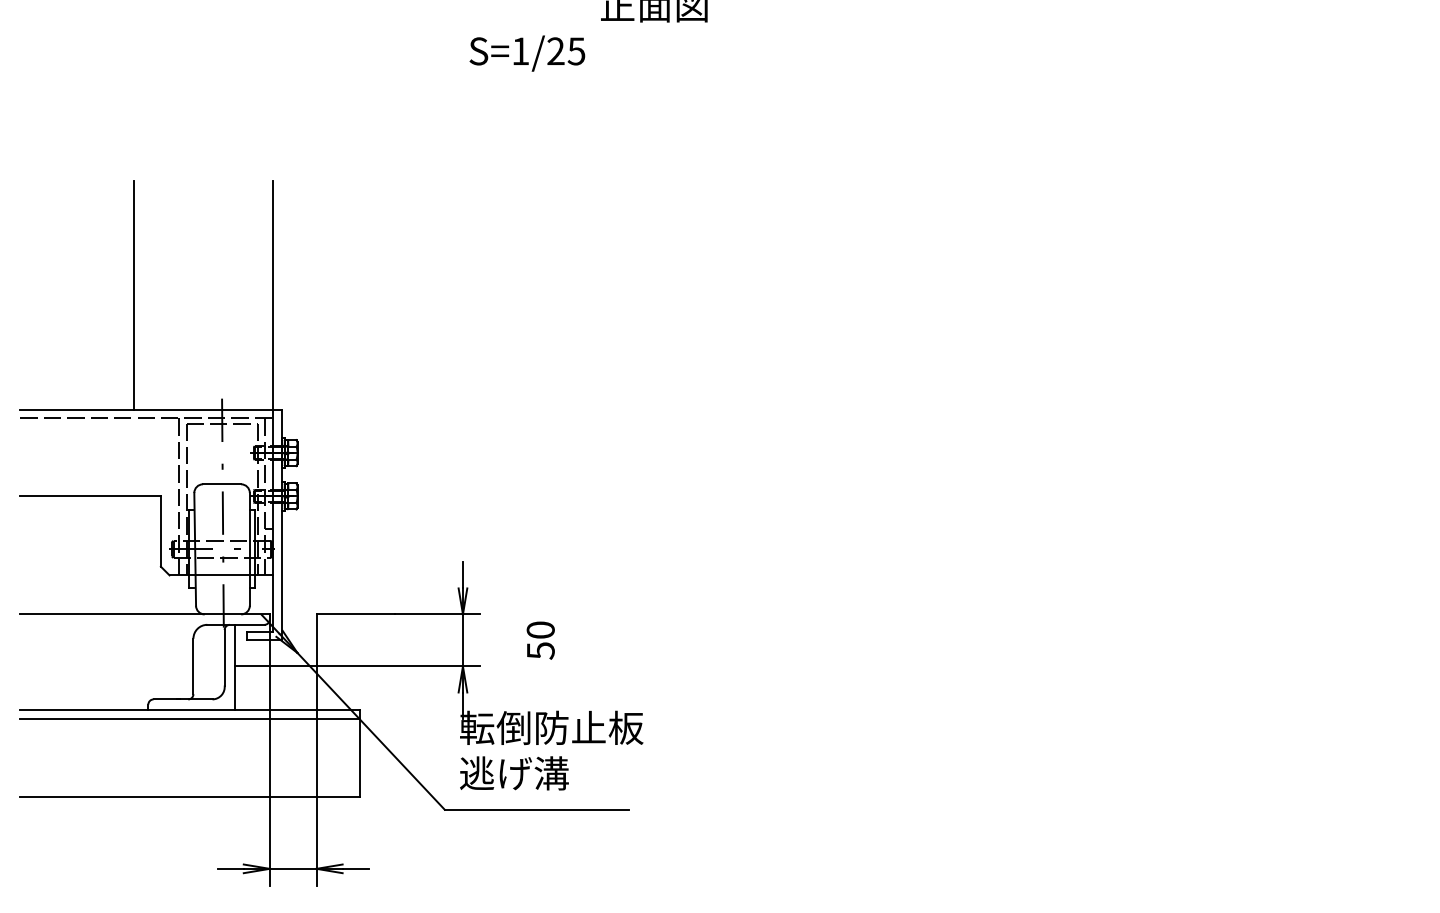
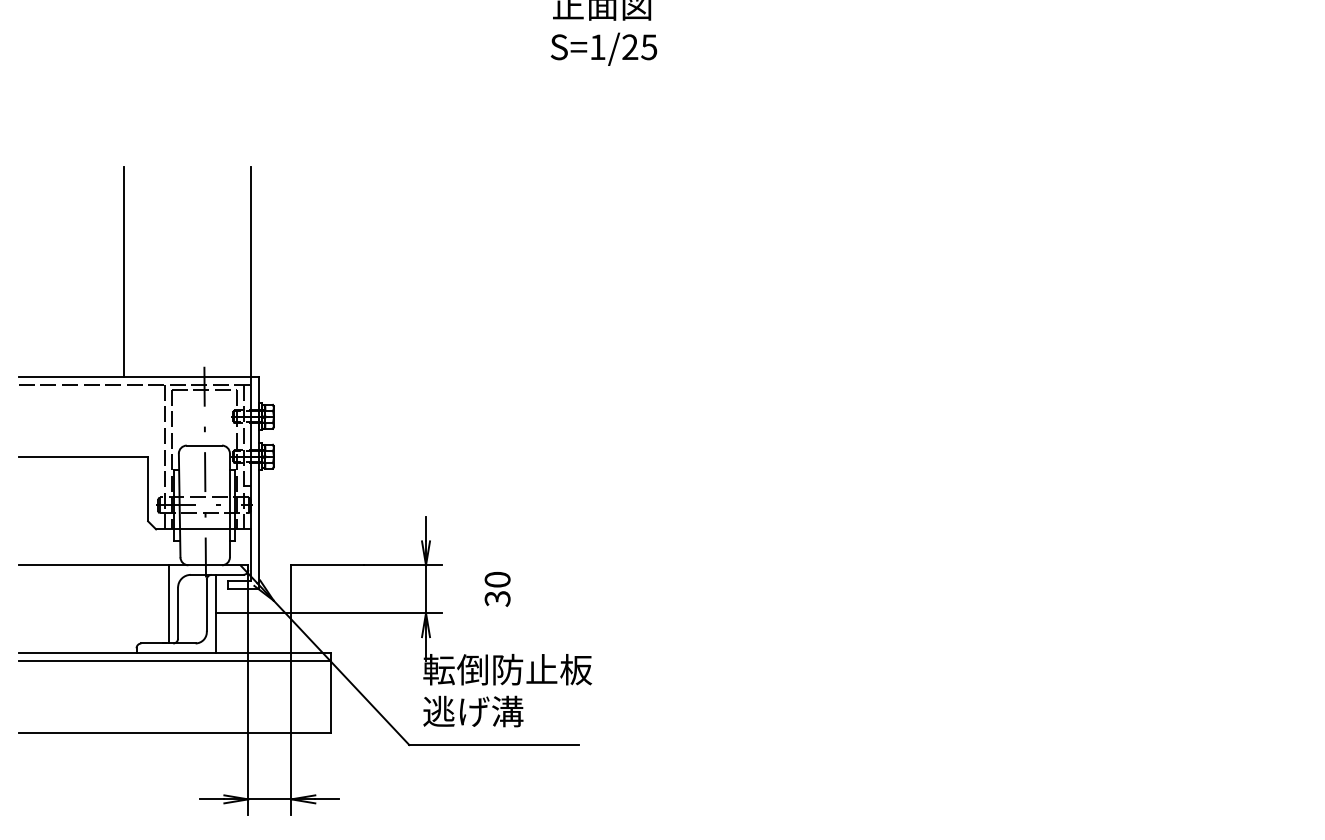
text: (527, 53) -> (604, 49), moved
text: (540, 650) -> (497, 598), 50 -> 30
line: (183, 656) -> (168, 604), added

